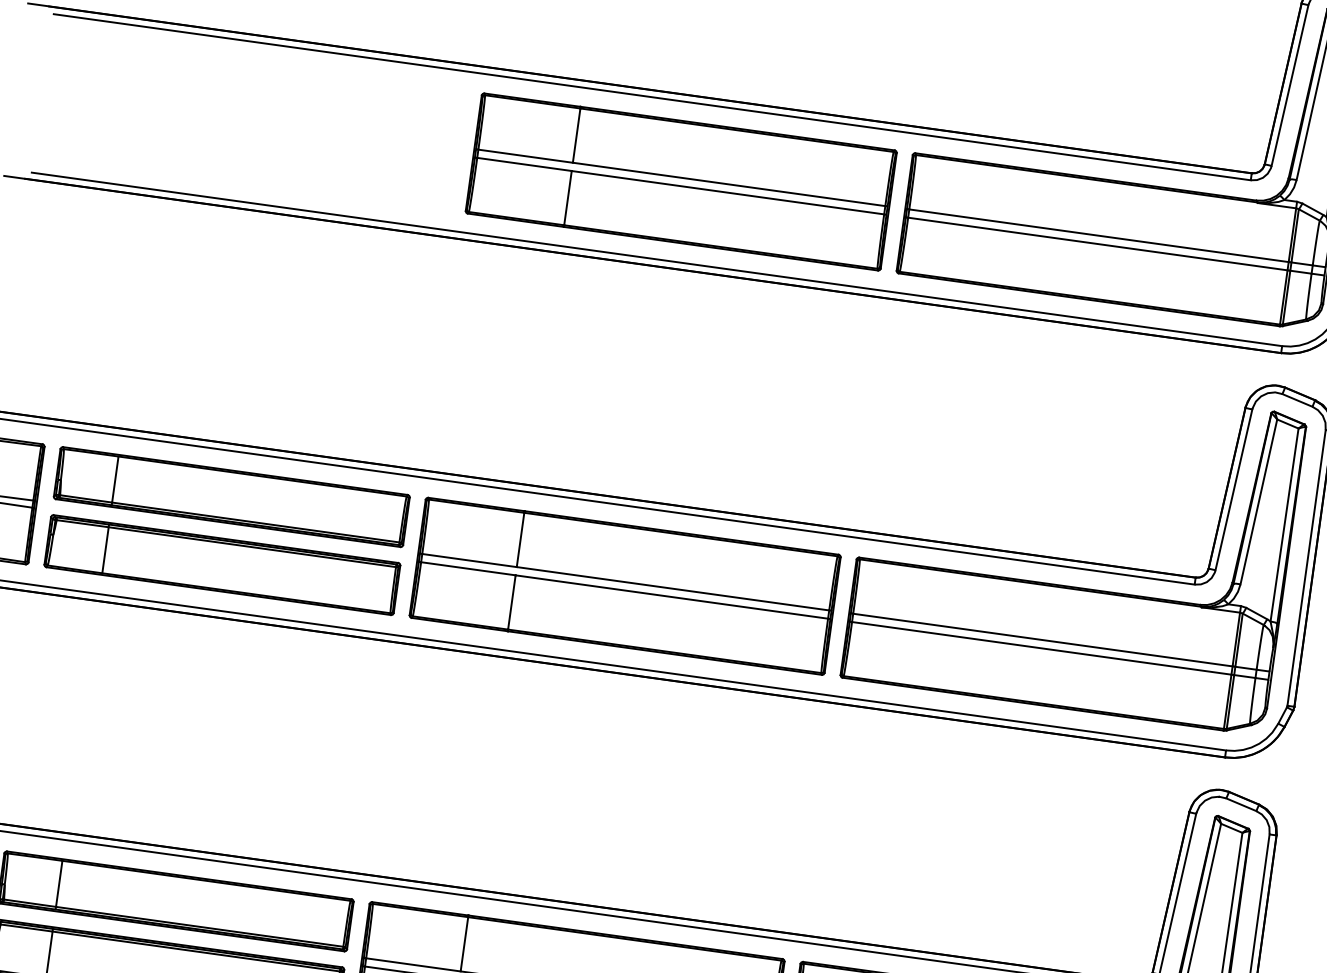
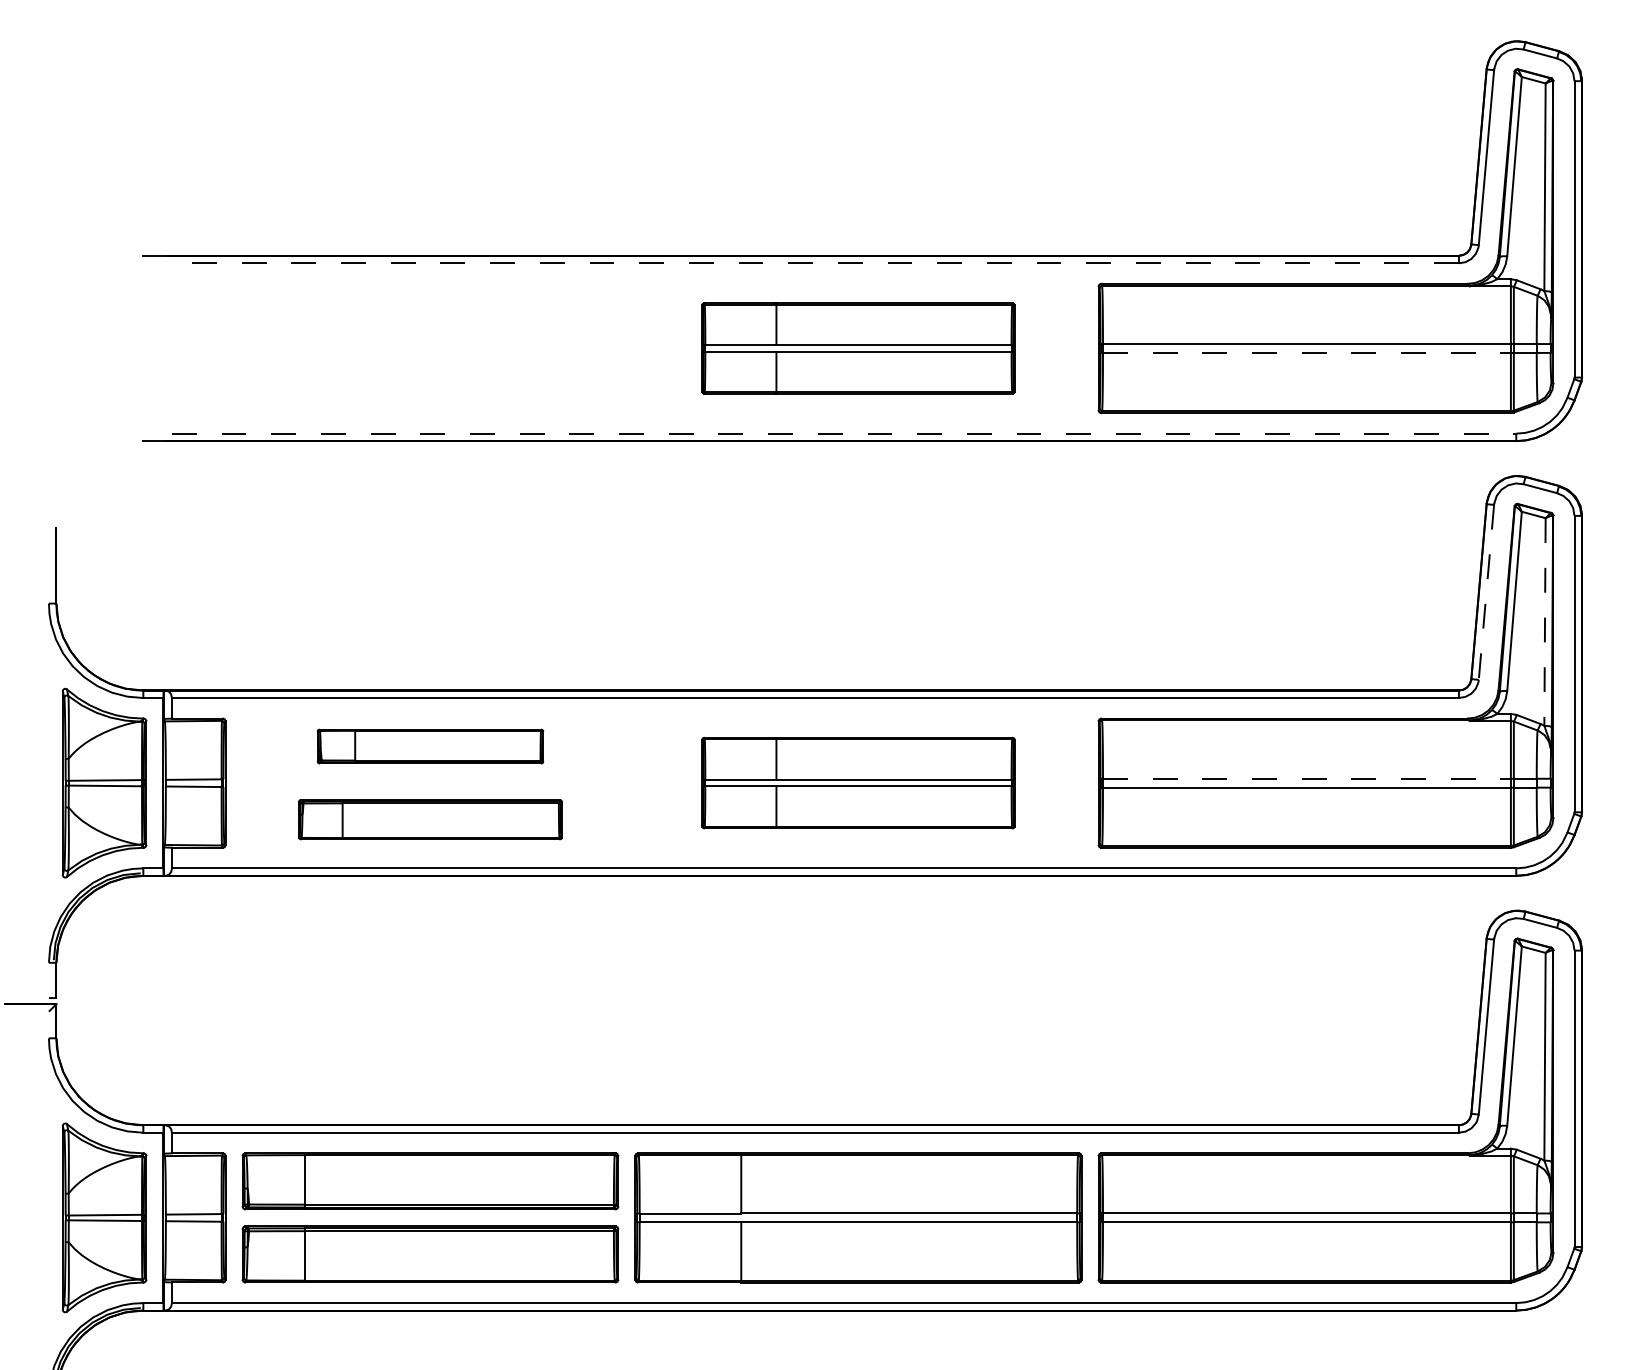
line: (651, 97) -> (814, 263), solid -> dashed
part: (681, 182) -> (858, 348), size x0.7
line: (1097, 243) -> (1306, 352), solid -> dashed
line: (657, 259) -> (844, 433), solid -> dashed
line: (1233, 490) -> (1486, 592), solid -> dashed
part: (231, 496) -> (430, 746), size x0.6
line: (1284, 525) -> (1545, 622), solid -> dashed
part: (222, 564) -> (430, 819), size x0.7
part: (625, 585) -> (858, 782), size x0.7
line: (1042, 639) -> (1306, 778), solid -> dashed

